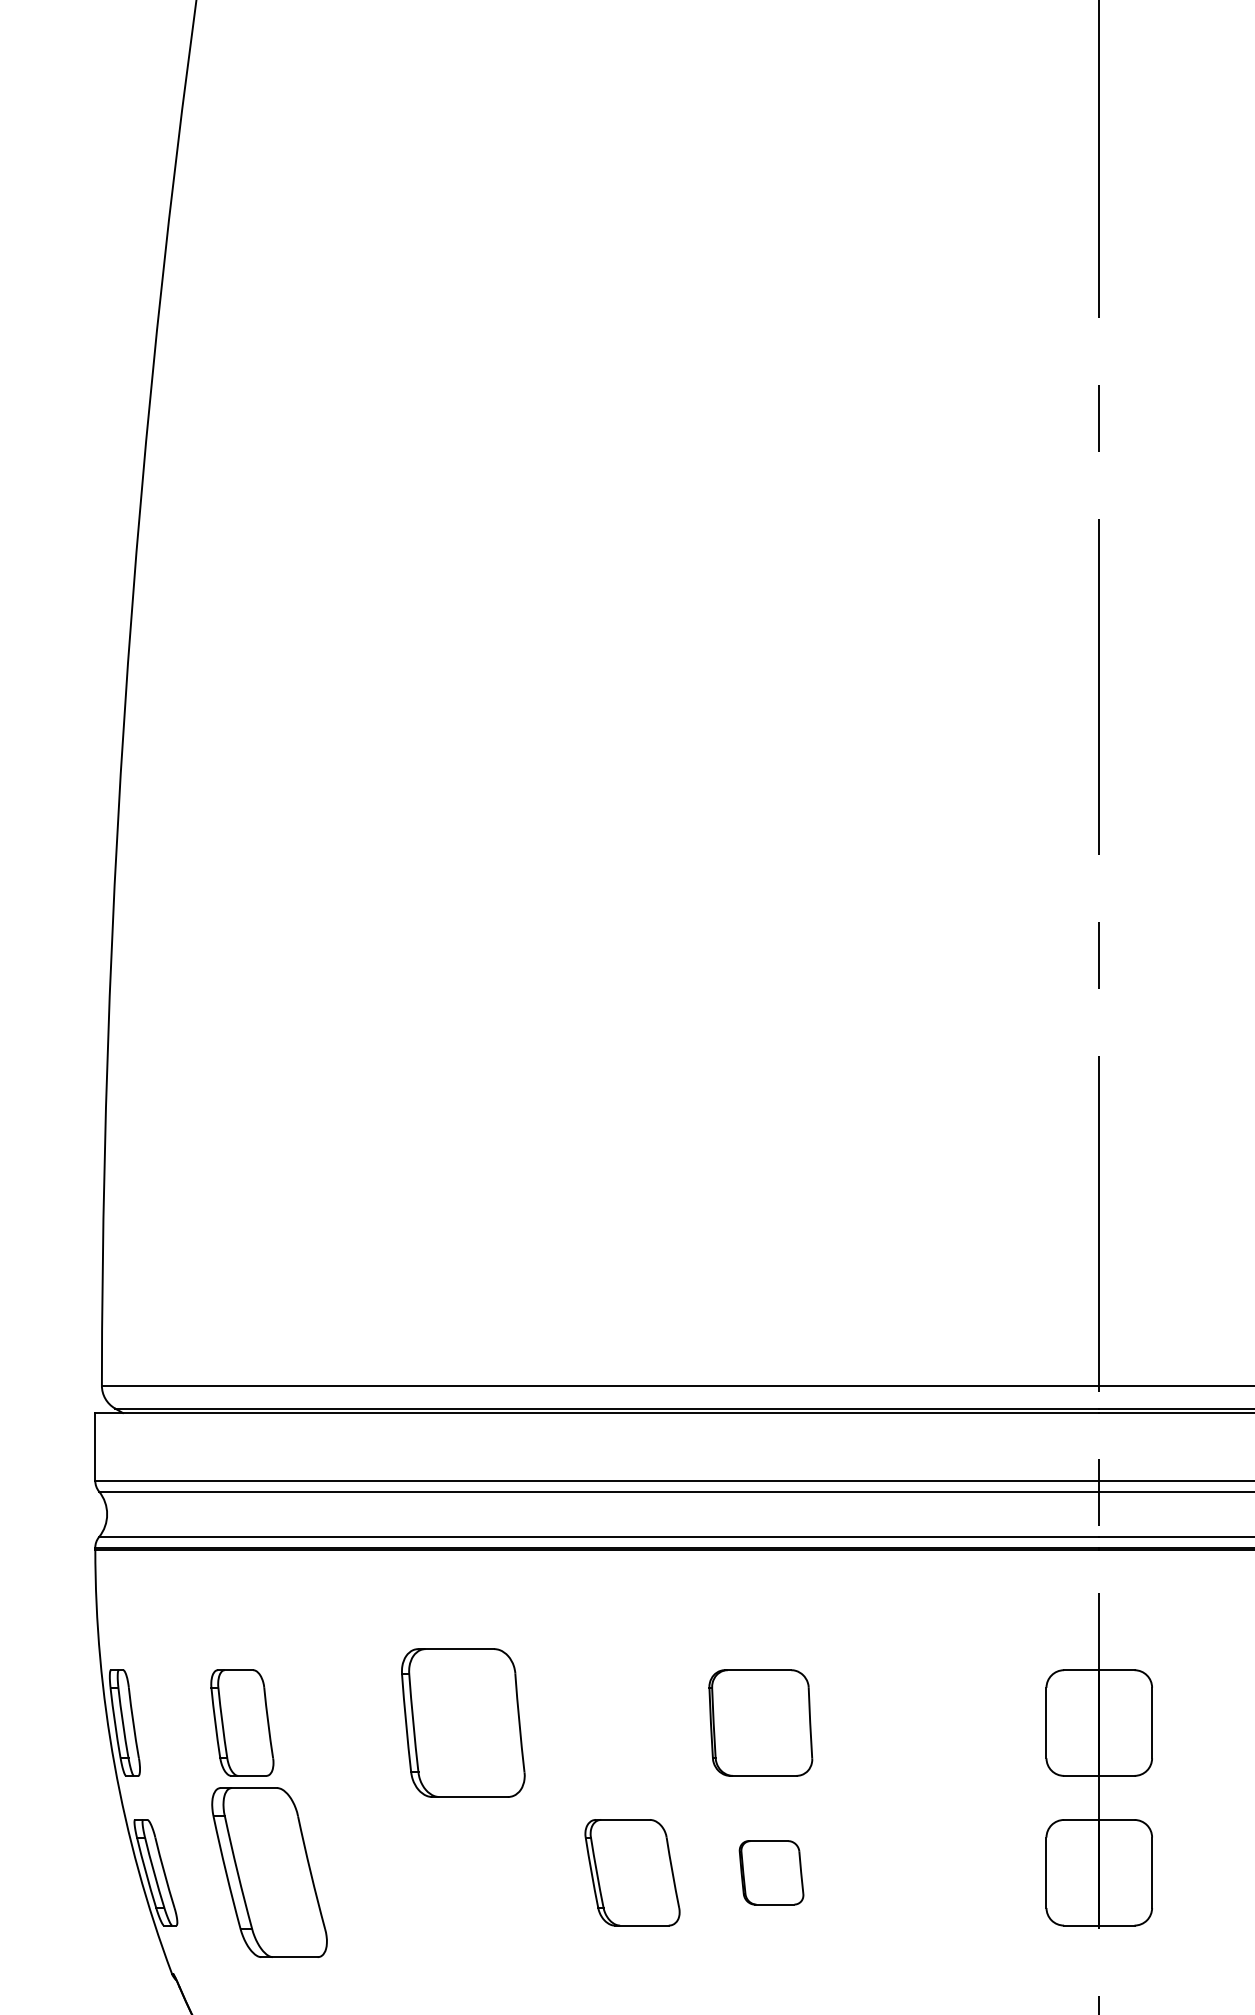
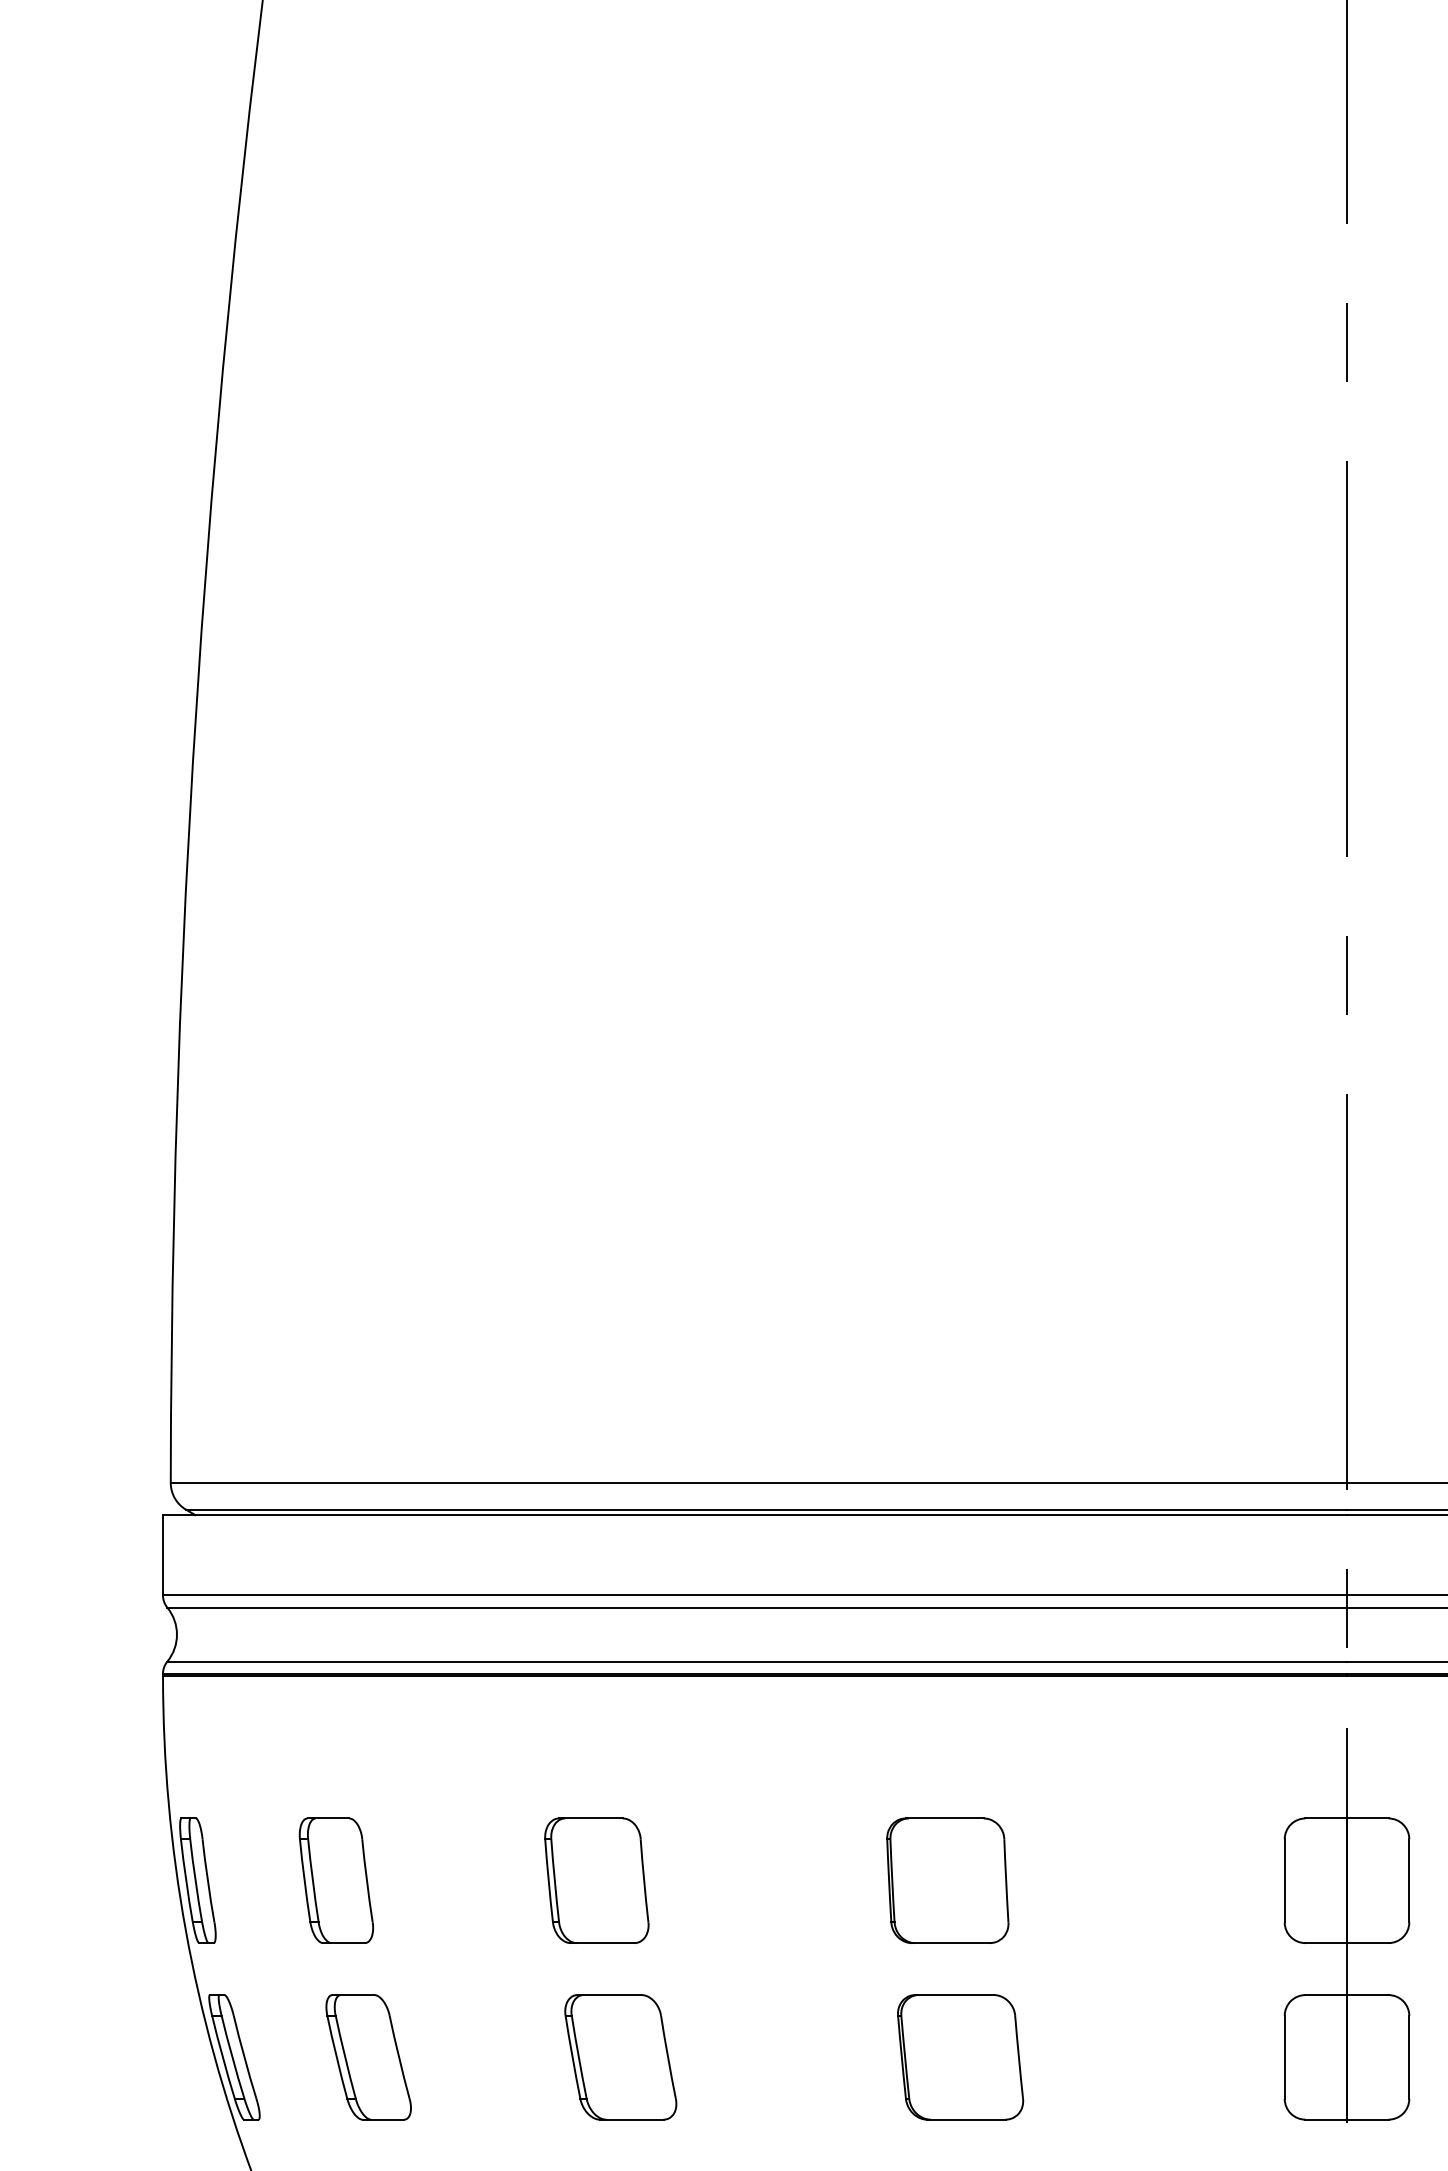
part: (462, 1722) -> (596, 1880), size x0.71
part: (269, 1872) -> (368, 2057), size x0.62
part: (632, 1872) -> (620, 2057), moved
part: (771, 1872) -> (960, 2057), size x1.67

